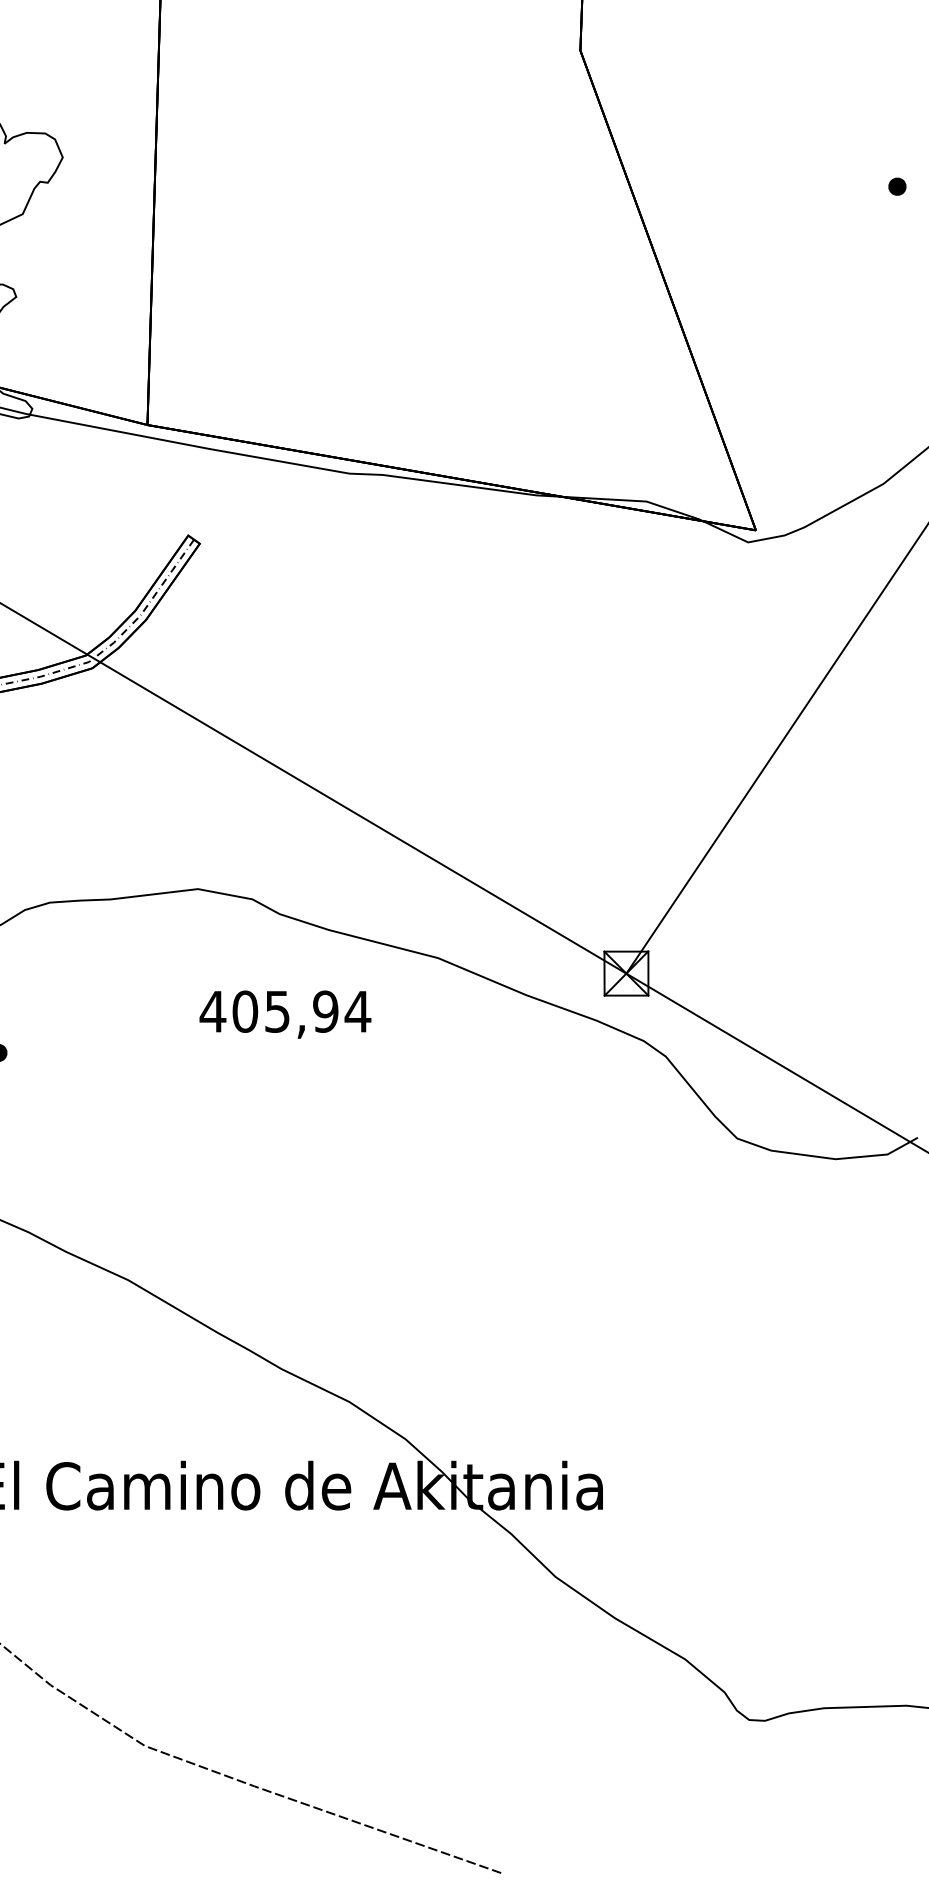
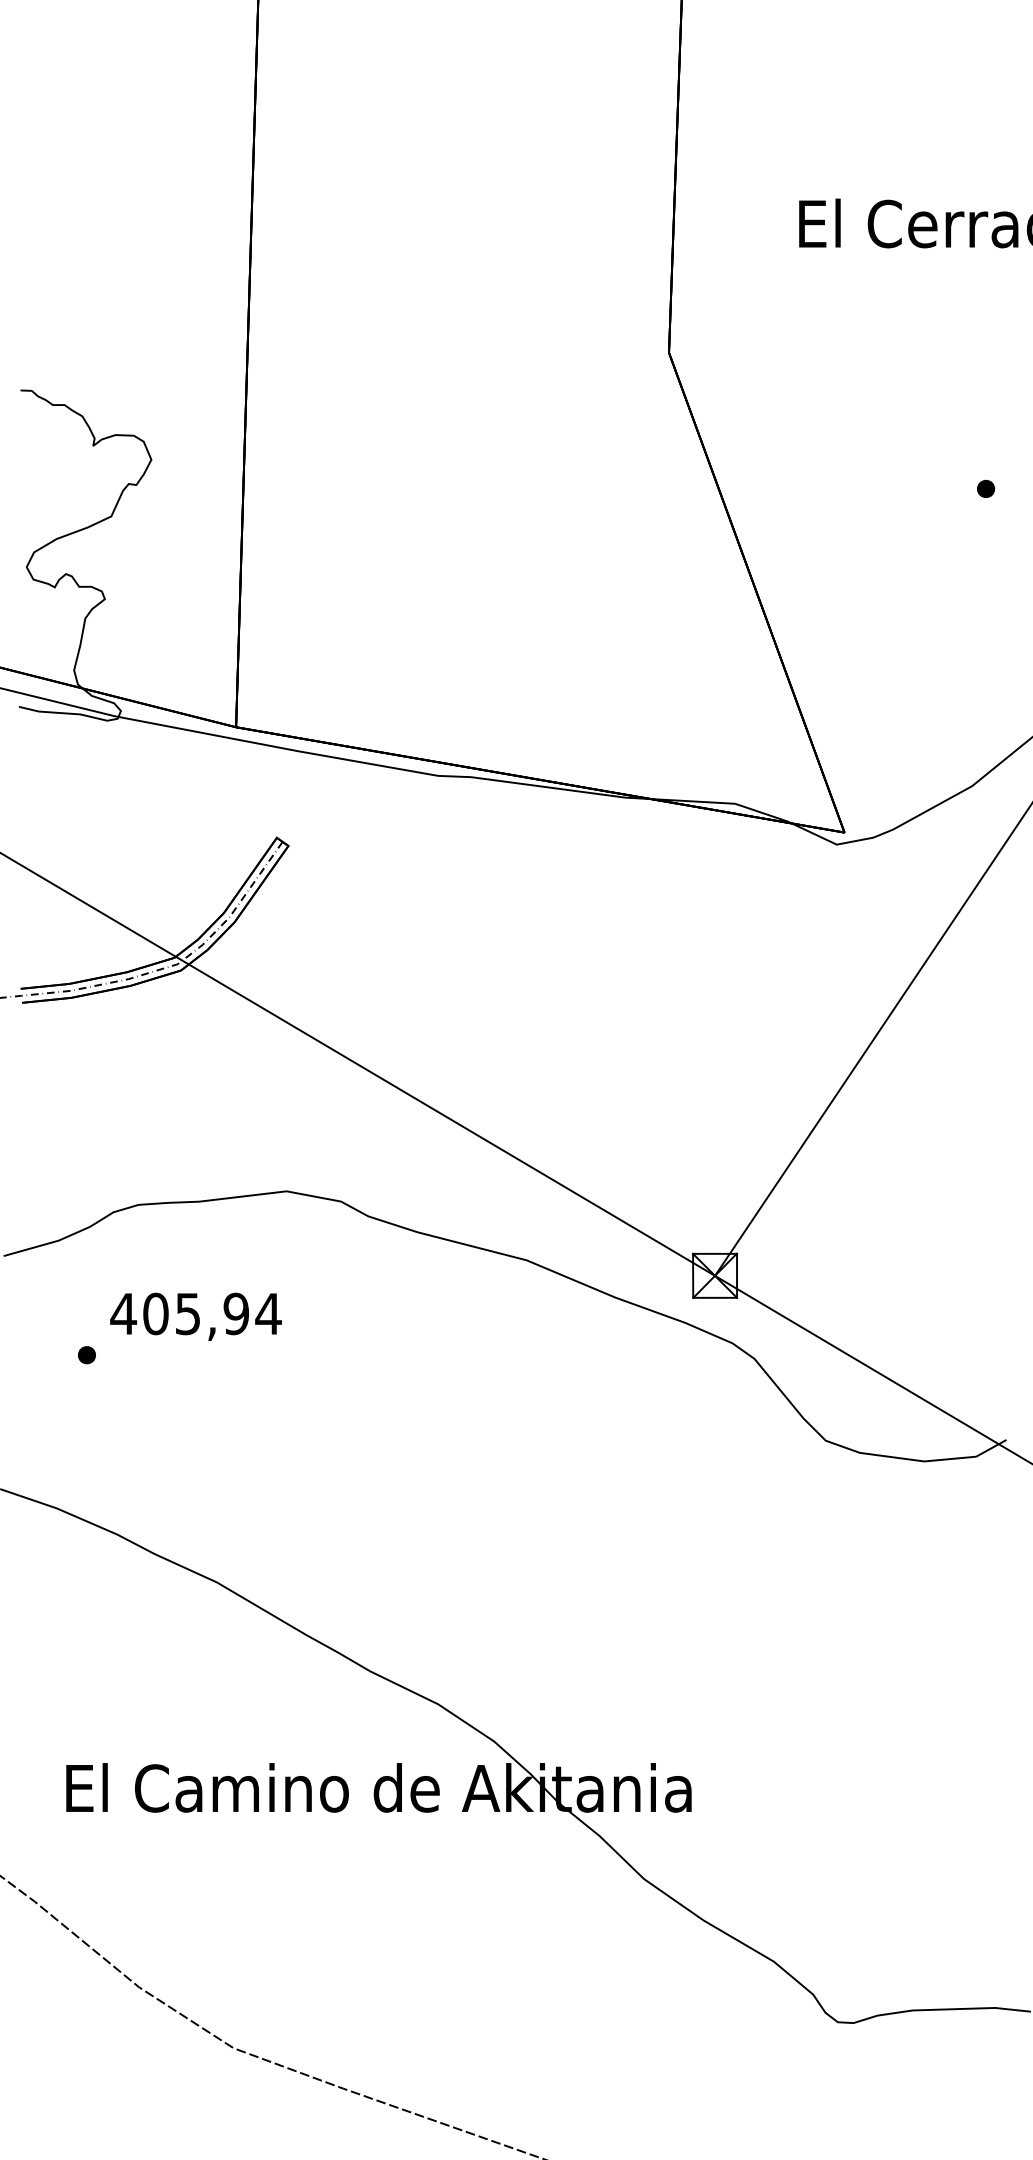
text: (284, 1014) -> (195, 1316), moved

